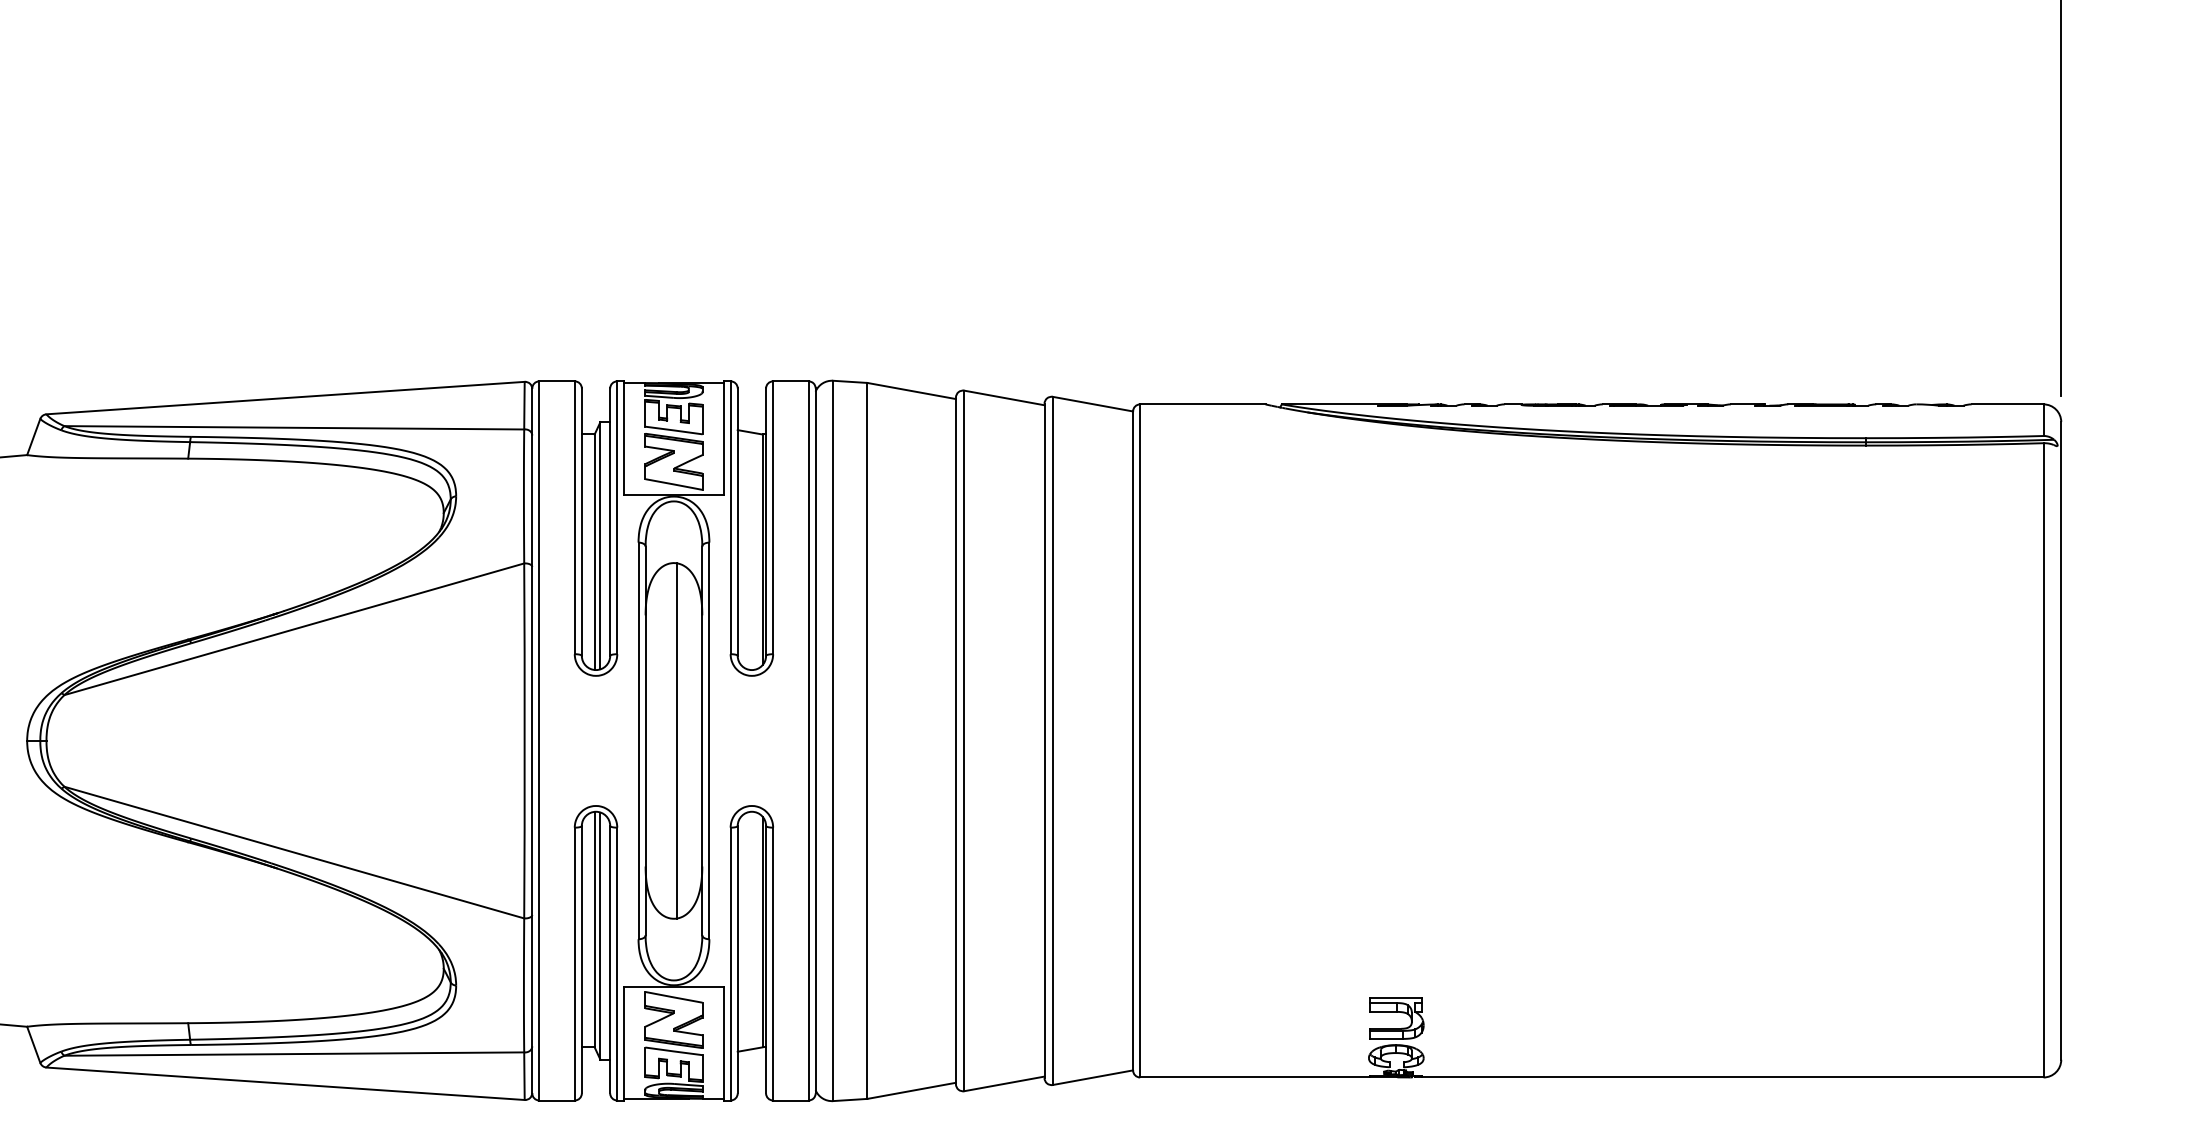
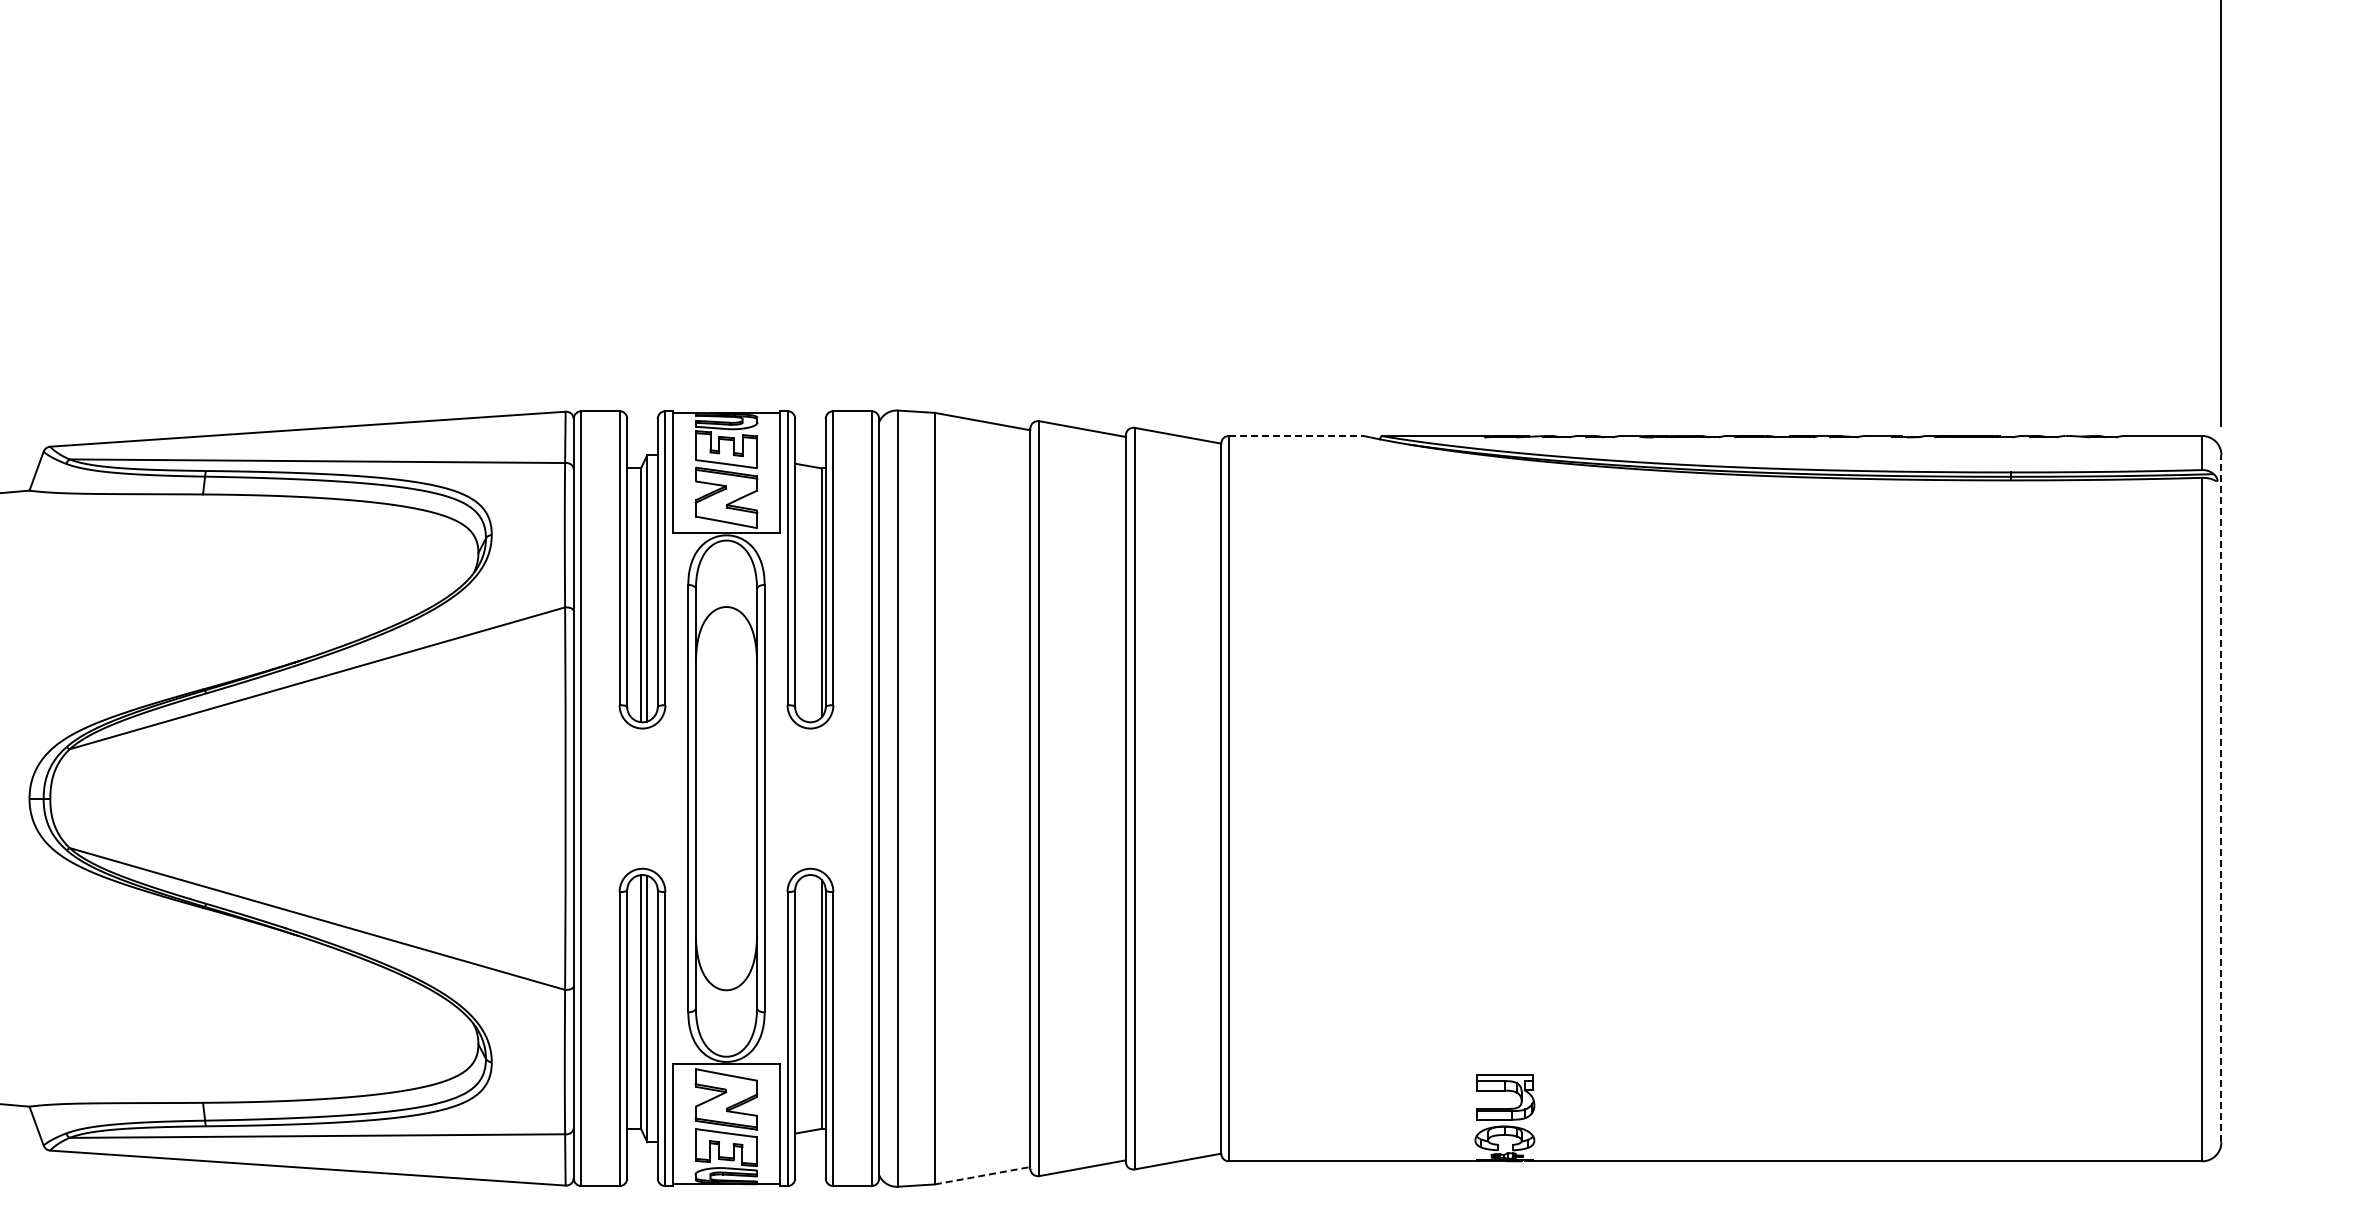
line: (1202, 404) -> (1296, 436), solid -> dashed
line: (676, 740) -> (729, 798), removed
line: (2061, 740) -> (2221, 798), solid -> dashed
line: (911, 1090) -> (982, 1175), solid -> dashed

